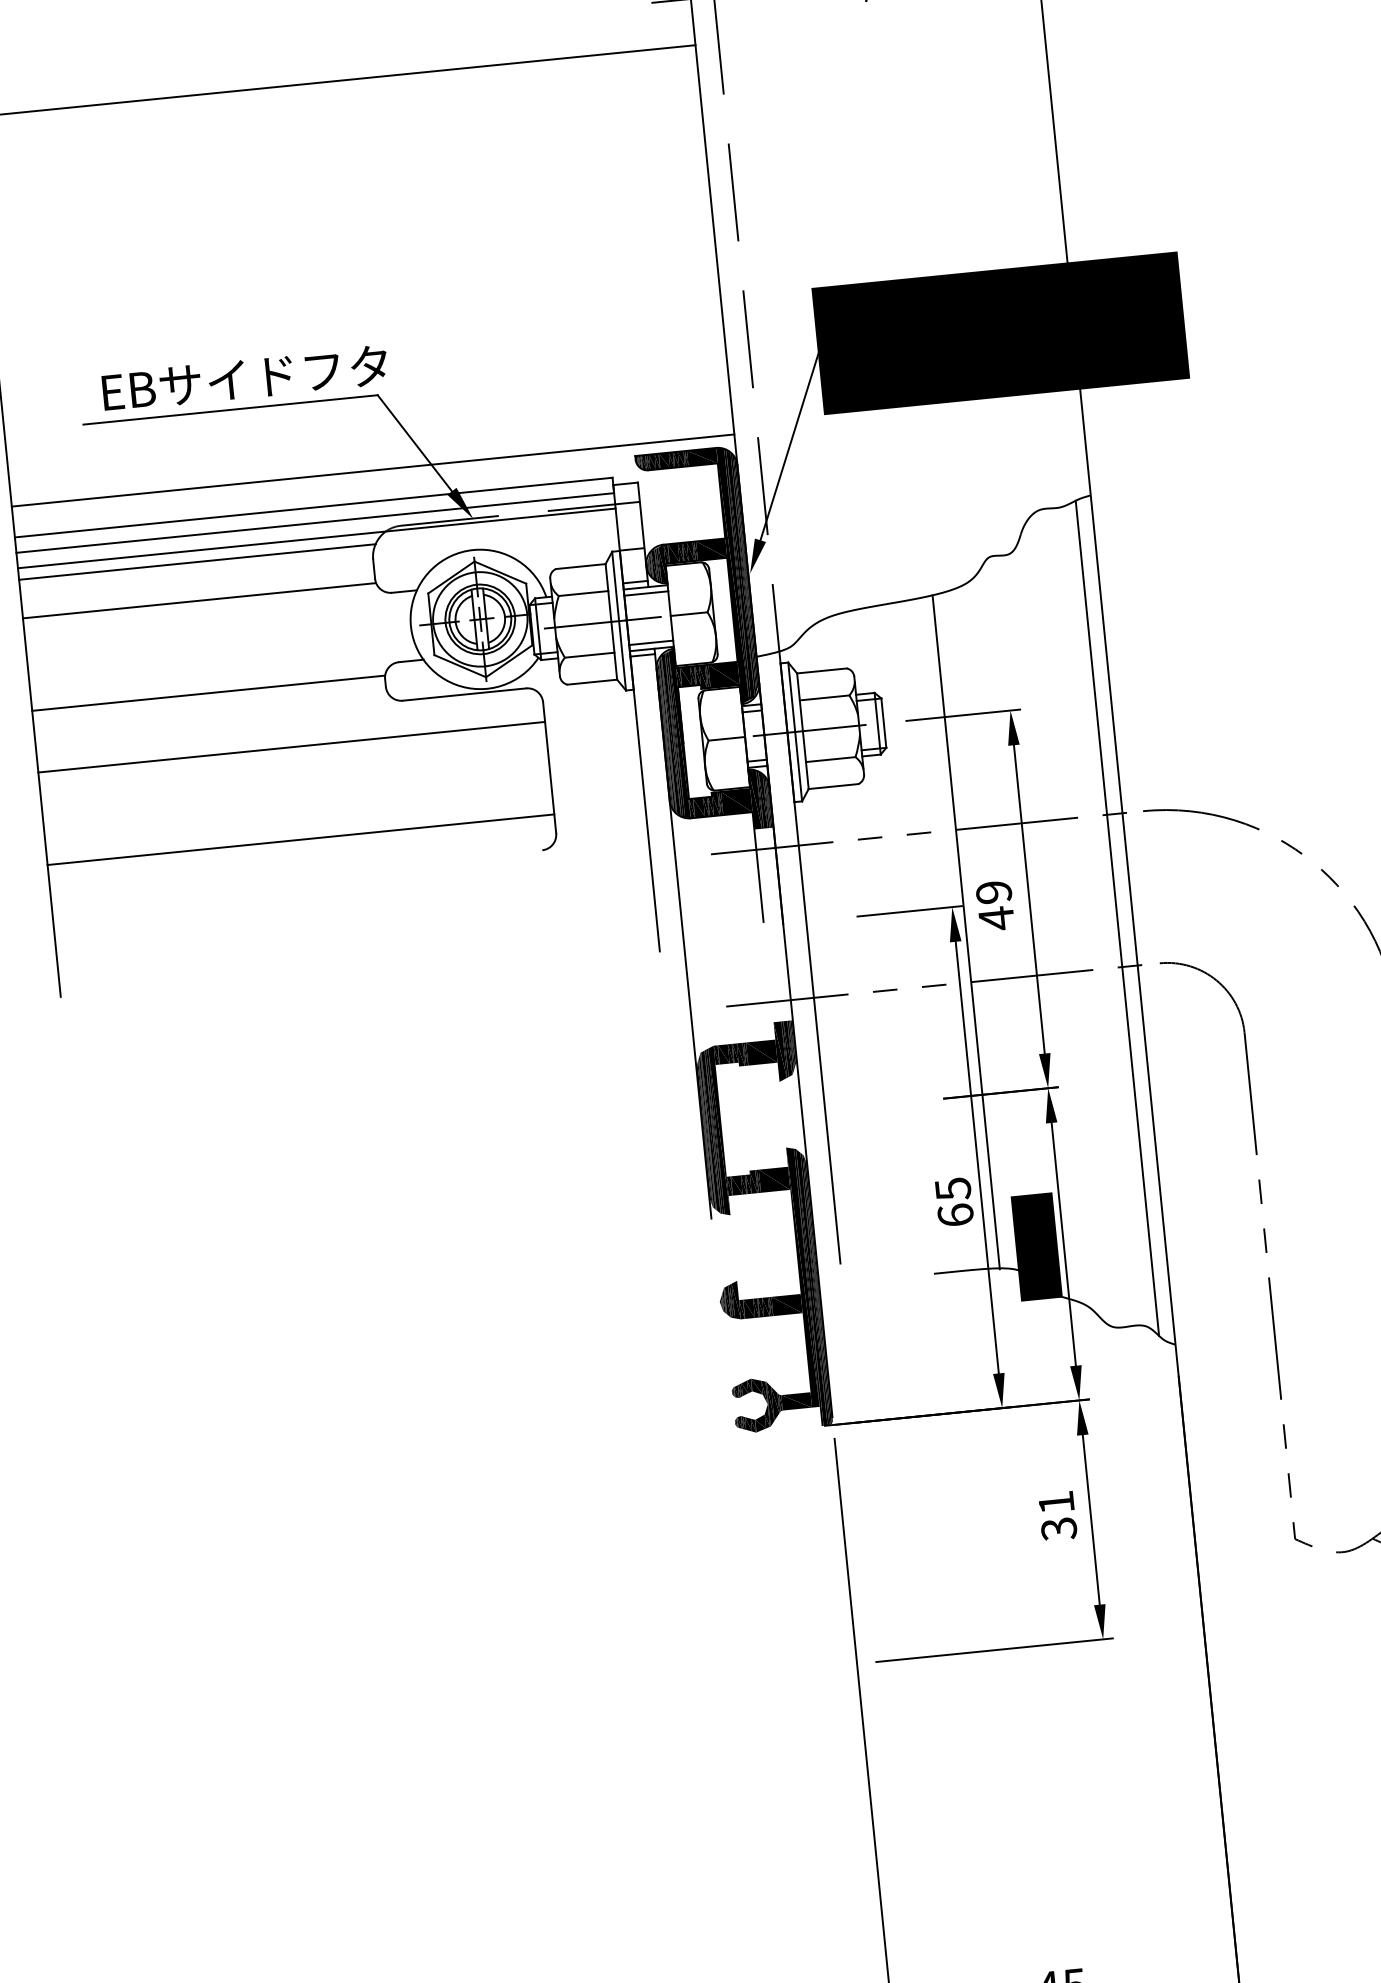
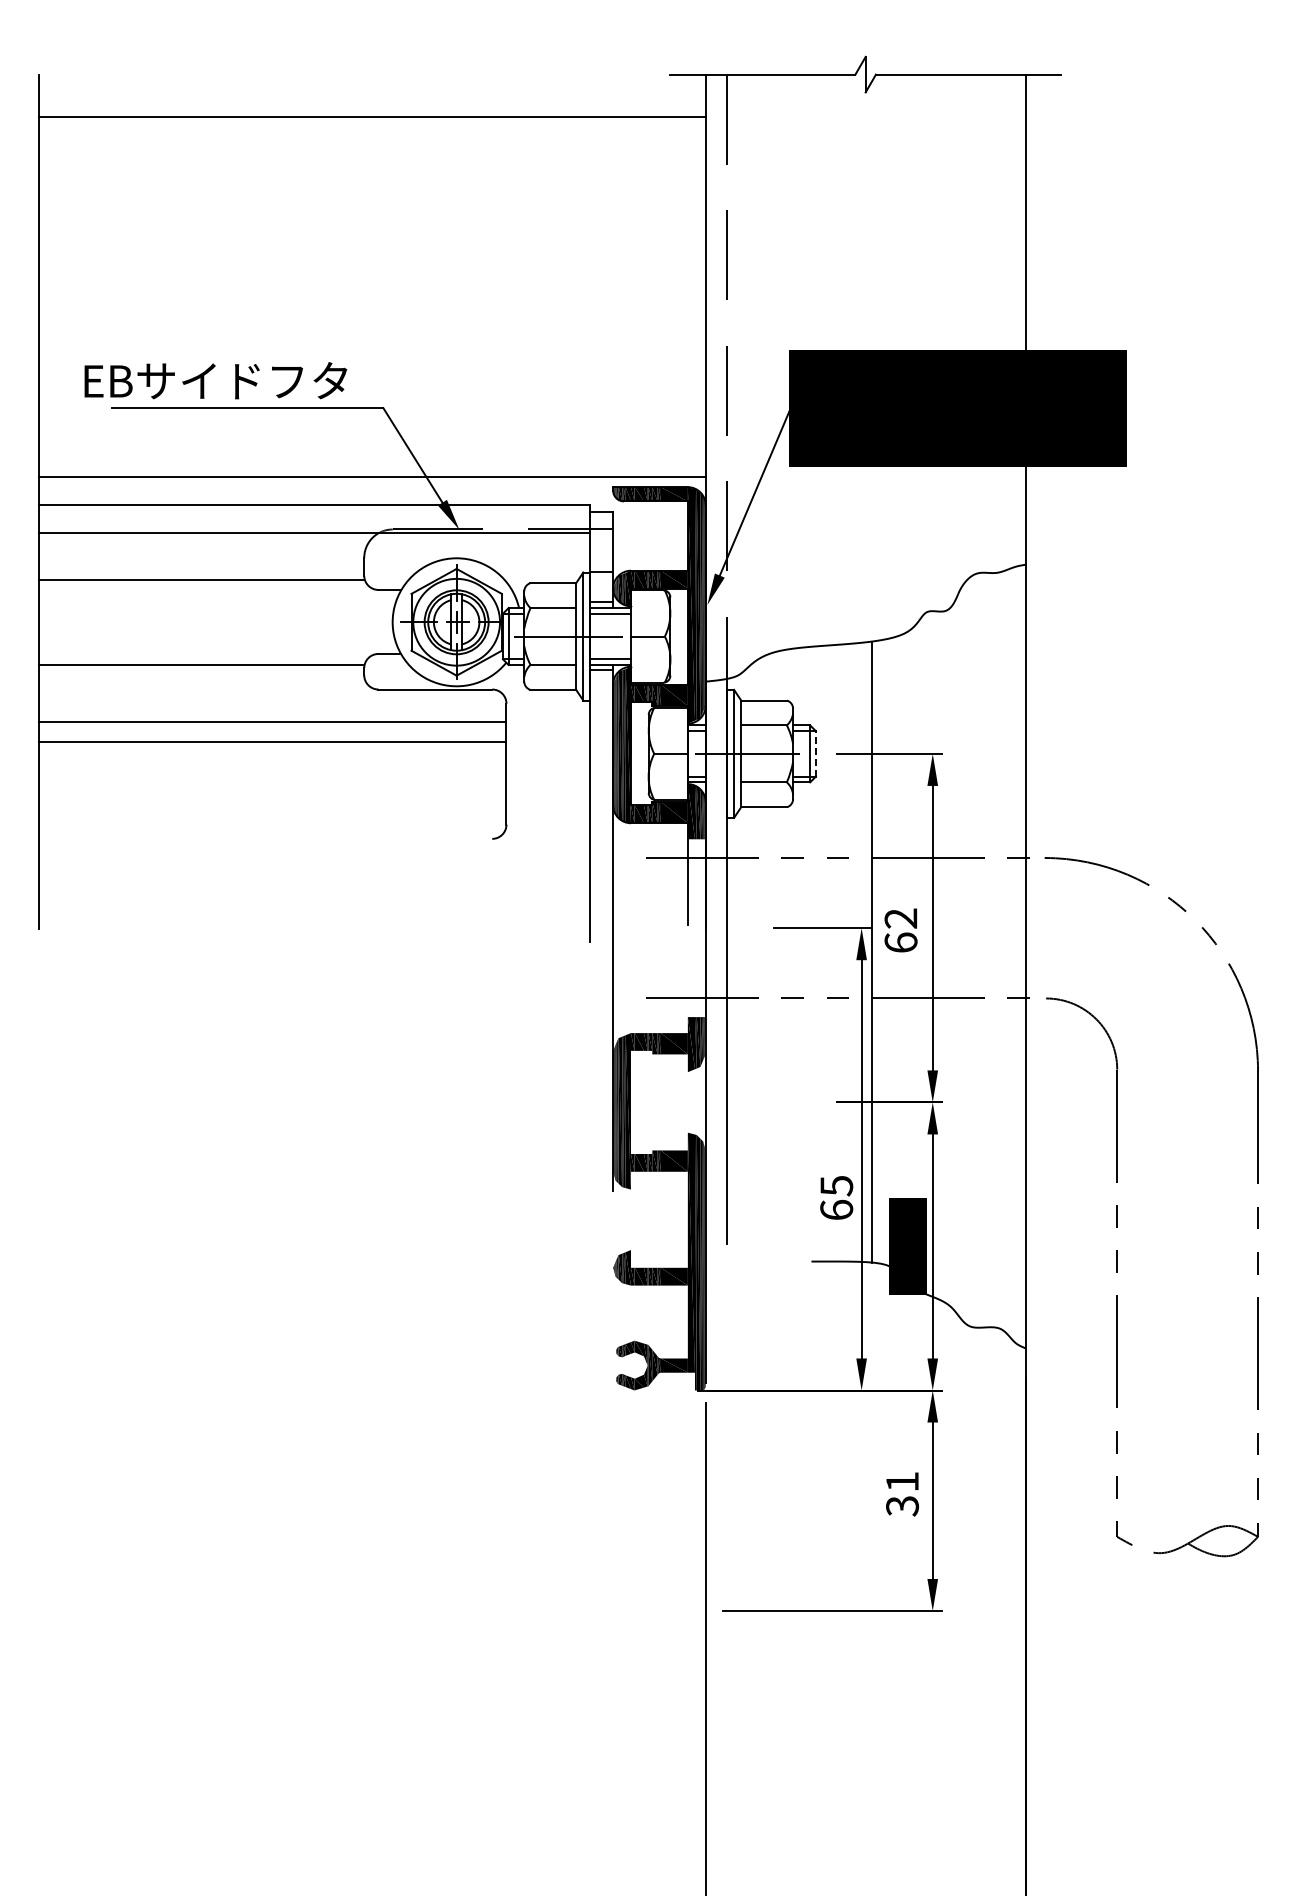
text: (244, 378) -> (215, 380), moved
line: (315, 523) -> (314, 519), removed
line: (197, 562) -> (203, 544), removed
line: (883, 722) -> (815, 753), solid -> dashed
line: (300, 840) -> (272, 742), moved
text: (994, 905) -> (900, 930), 49 -> 62
line: (1117, 918) -> (1011, 953), removed

